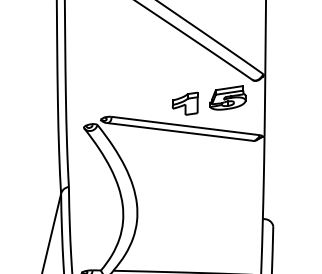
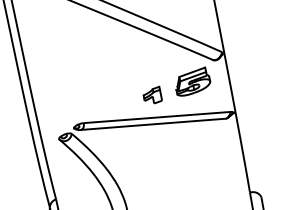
part: (185, 103) -> (152, 95), size x0.7

